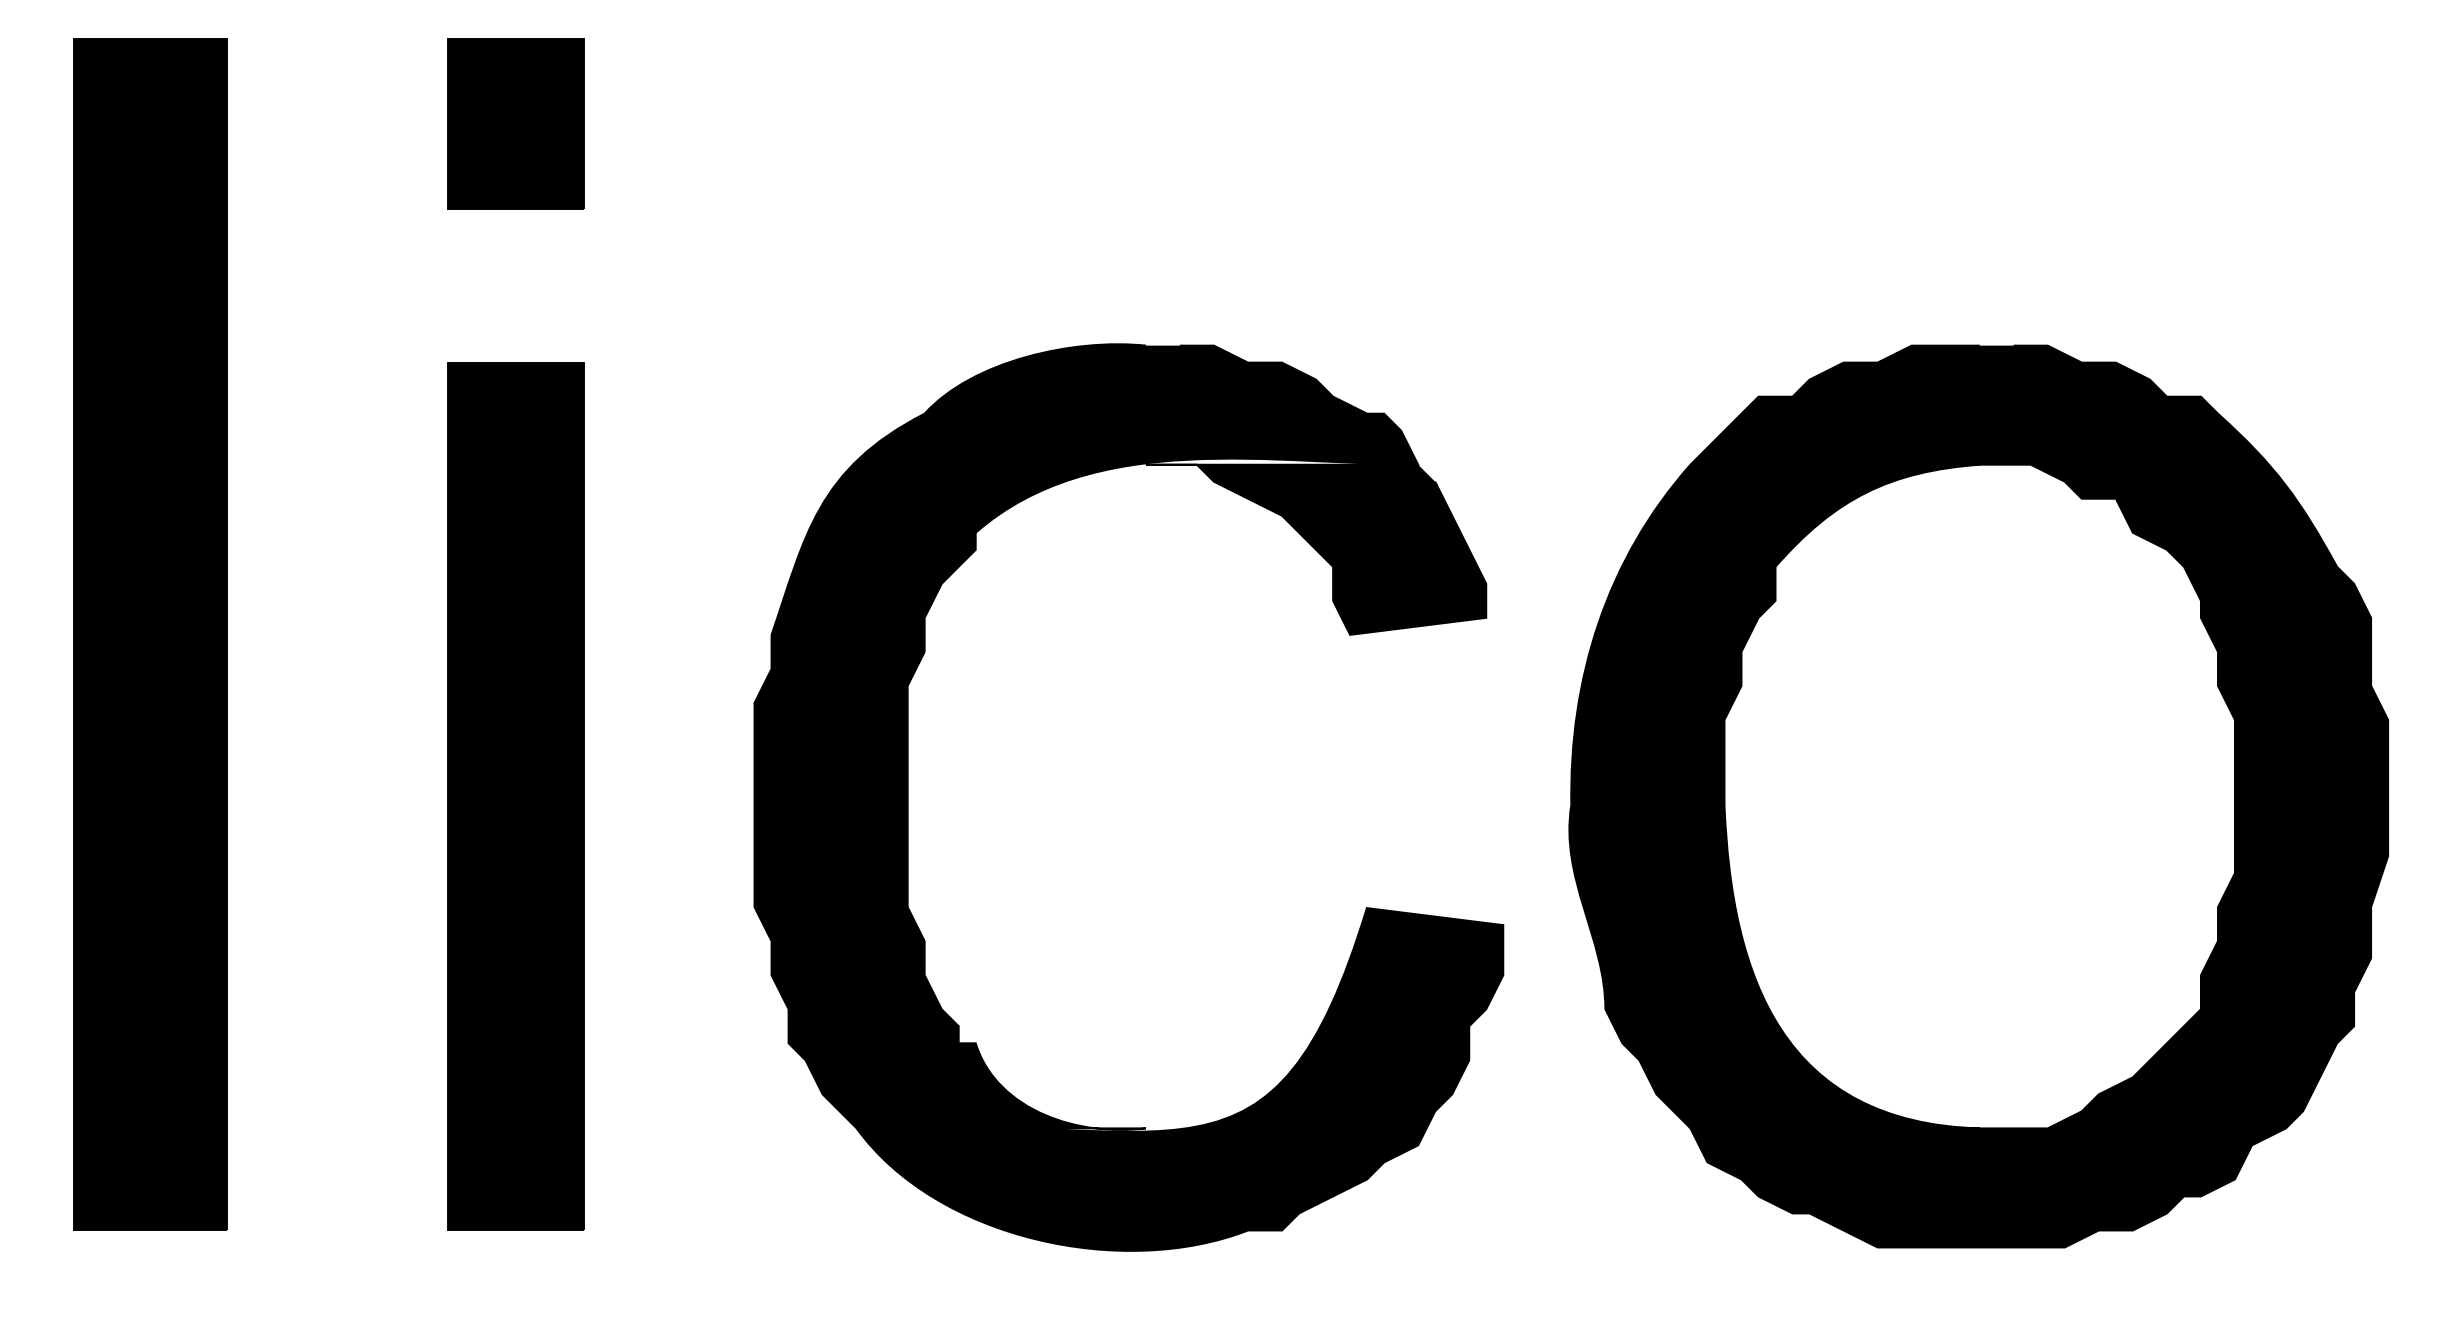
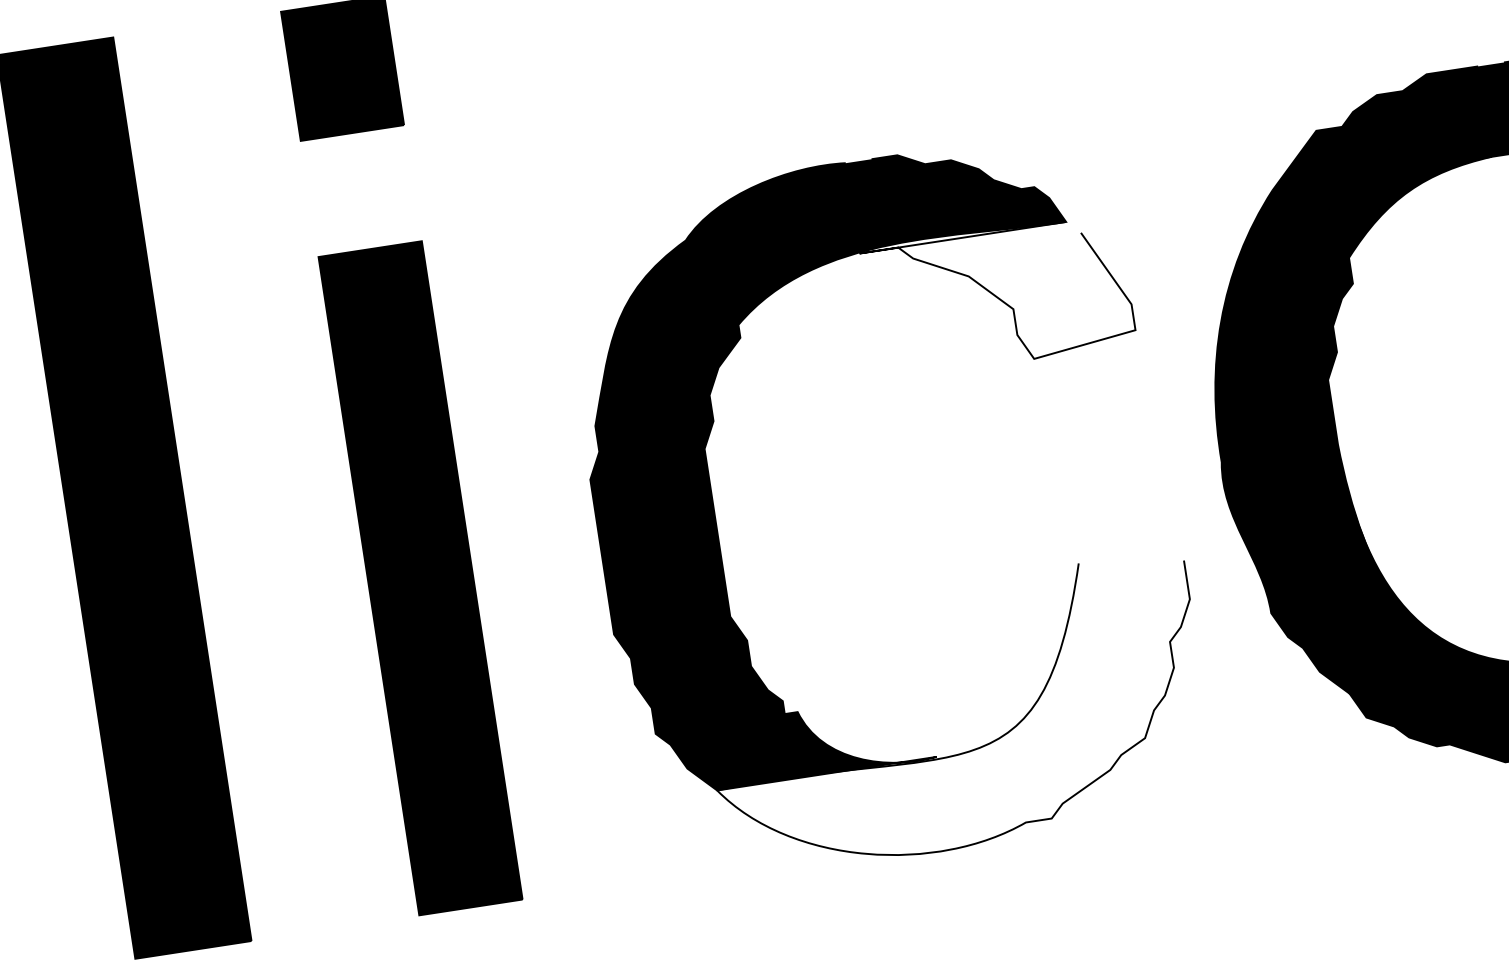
fill: (1315, 549) -> (998, 298), removed
fill: (1179, 1078) -> (956, 715), removed

